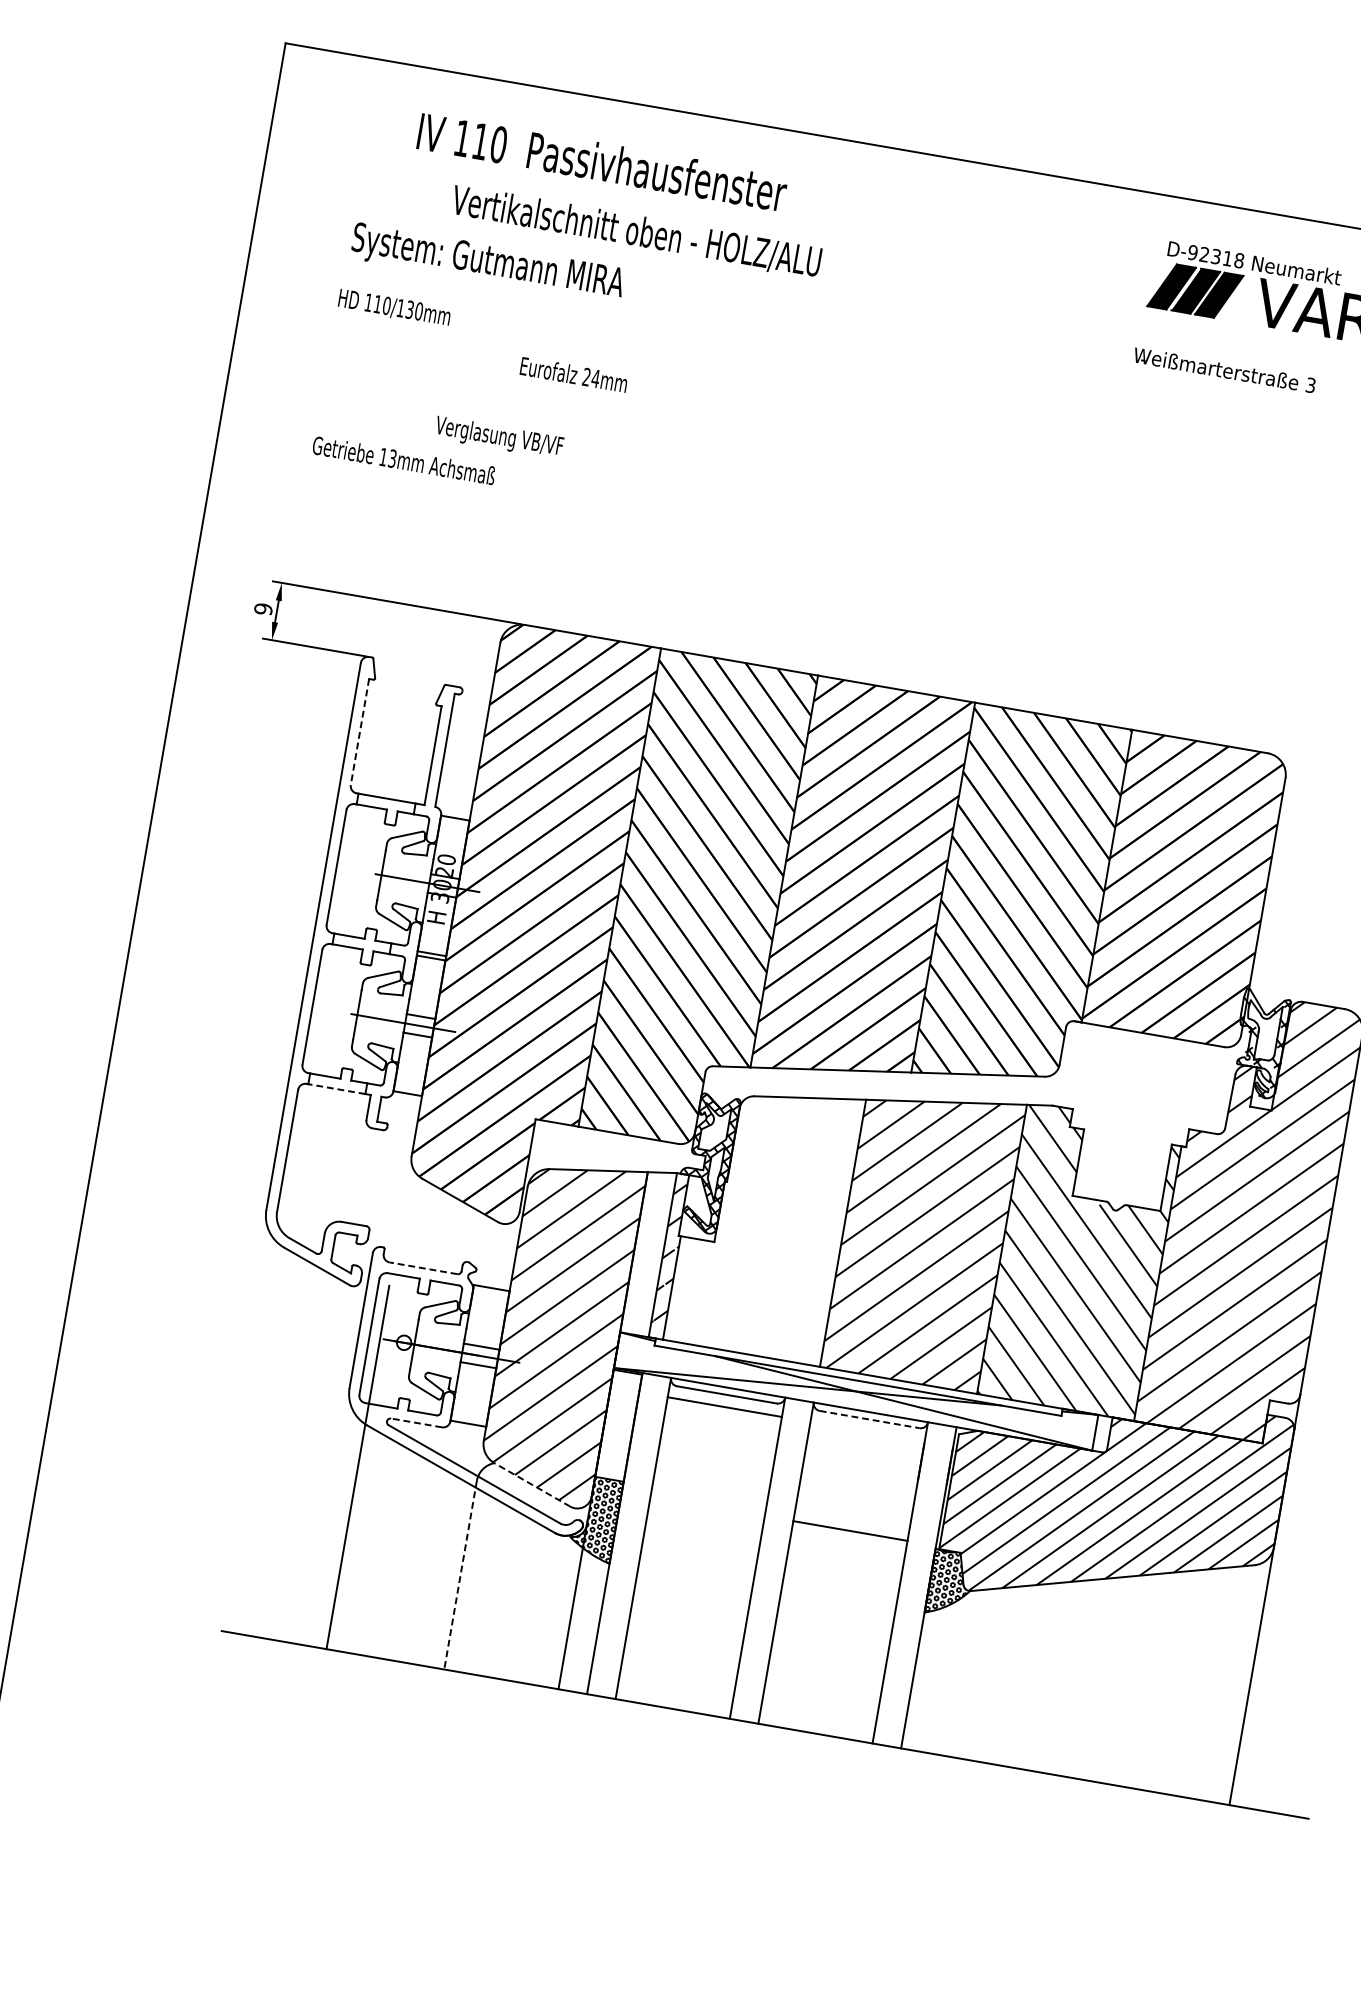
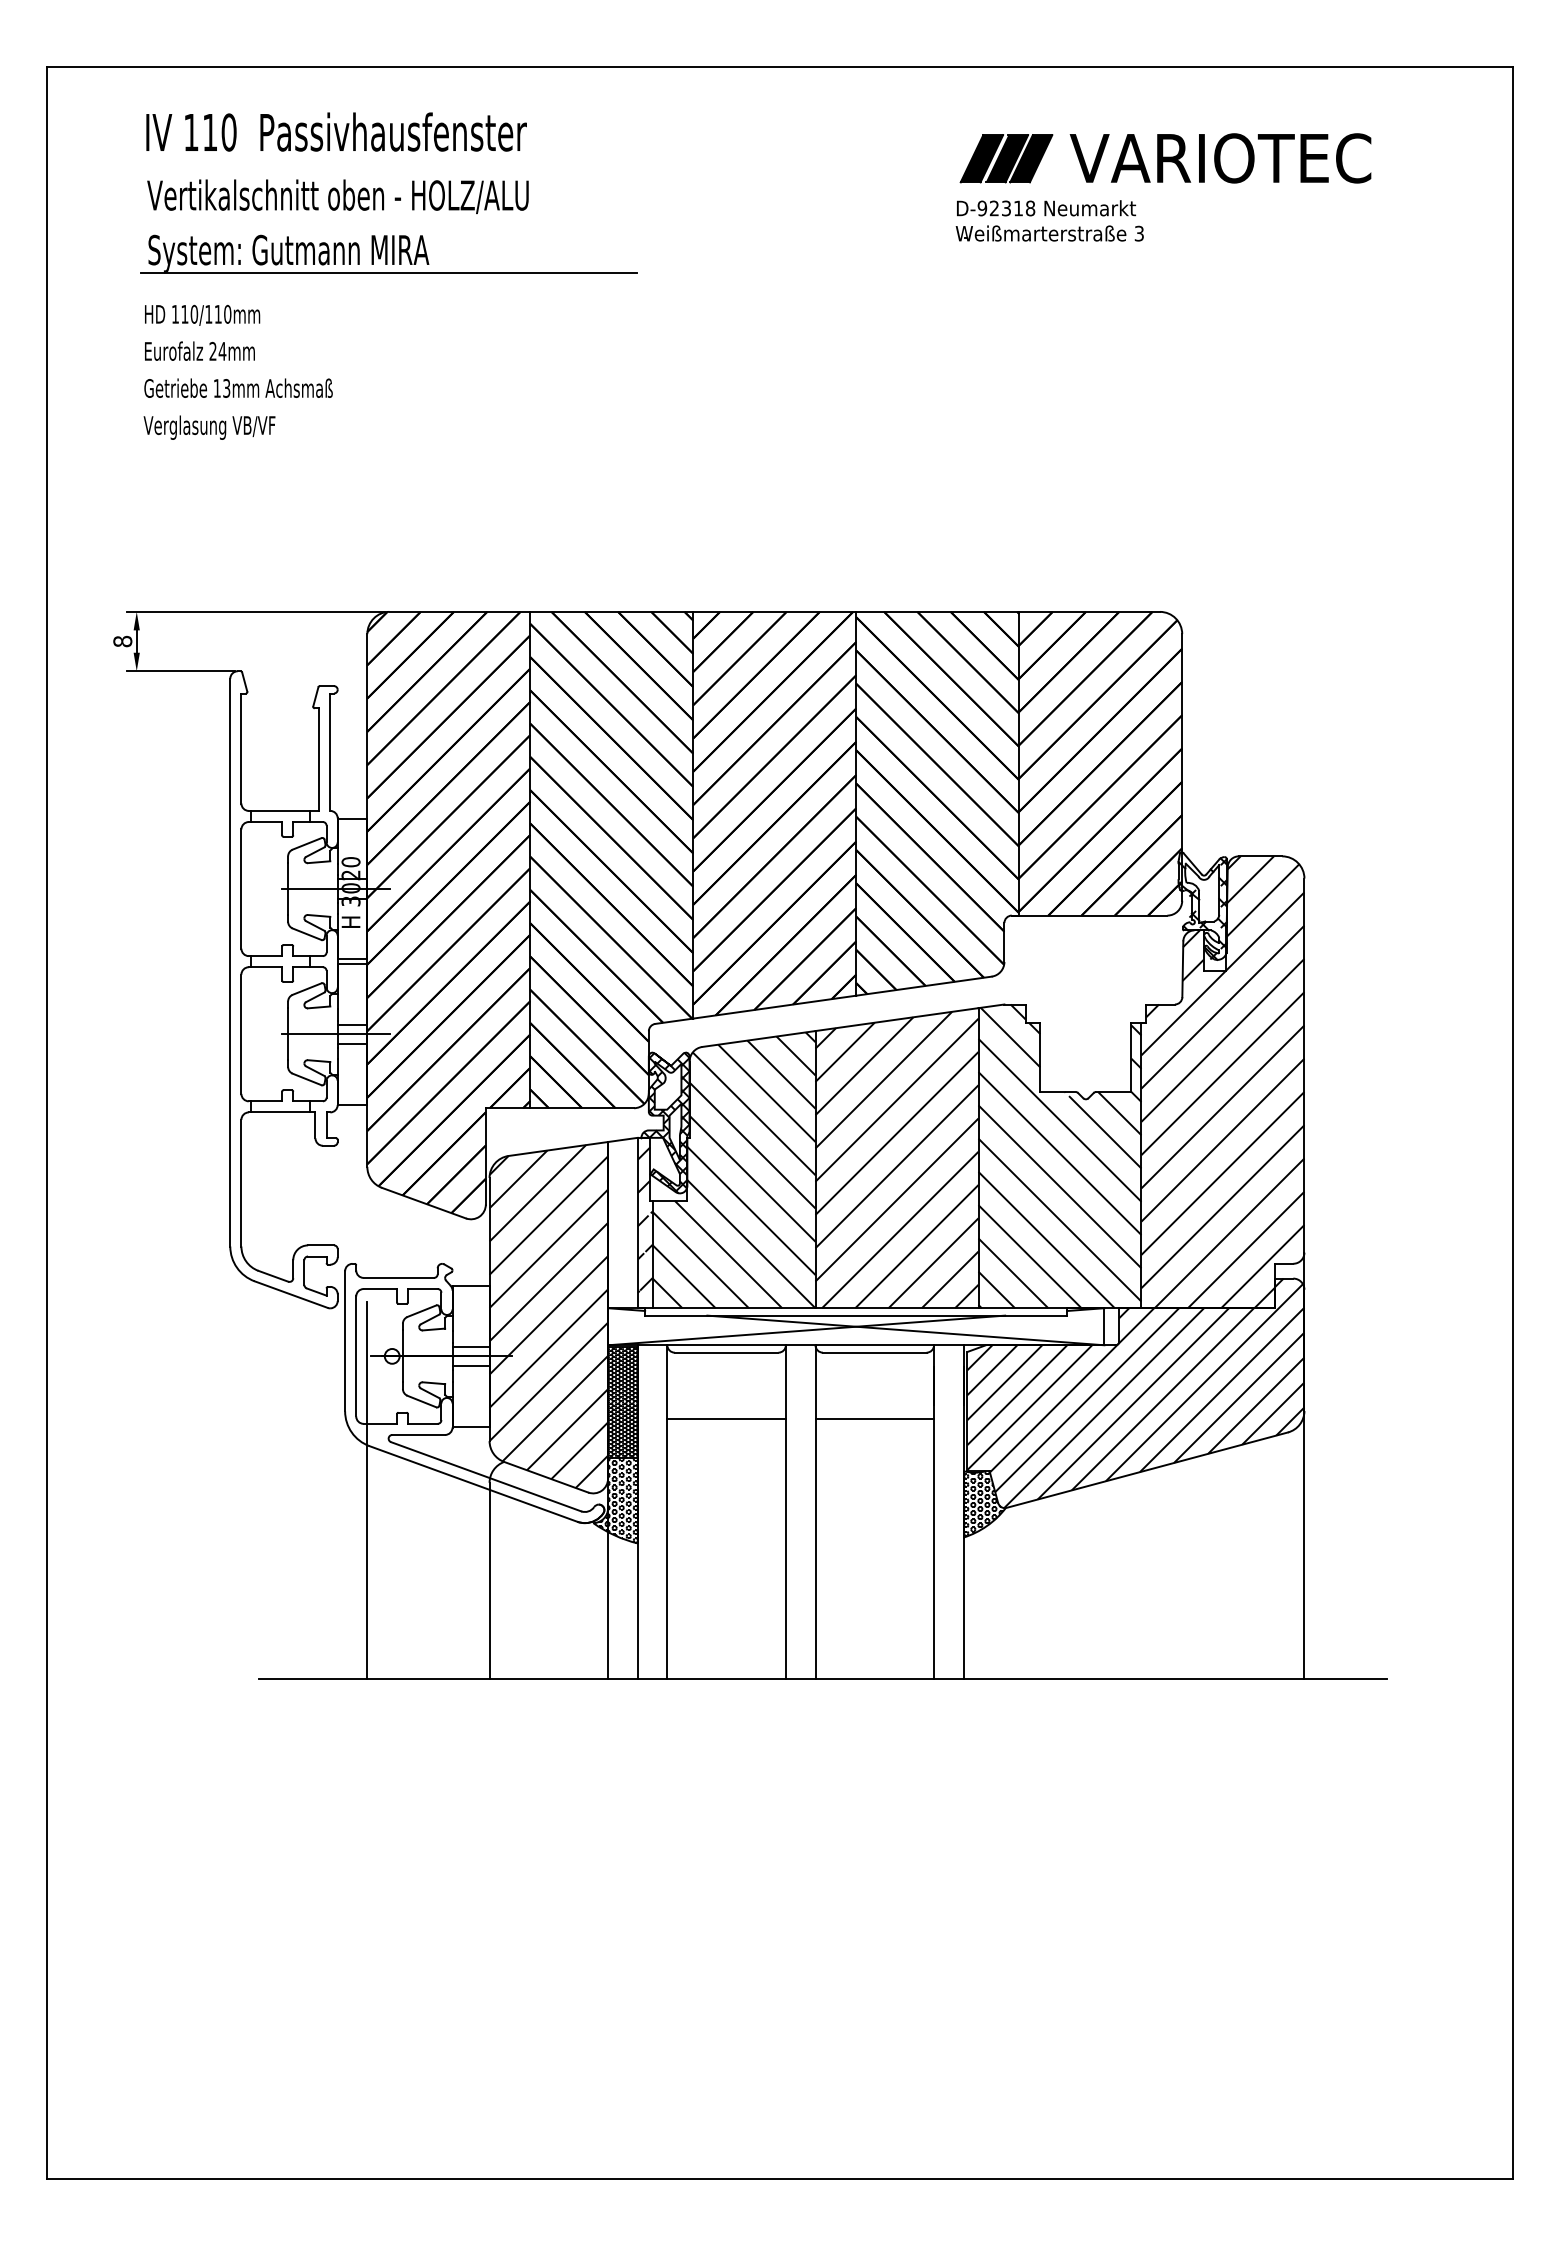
text: (602, 161) -> (336, 131), moved
text: (635, 231) -> (337, 196), moved
text: (1254, 263) -> (1046, 208), moved
line: (580, 298) -> (388, 273), added
text: (409, 308) -> (217, 313), 110/130mm -> 110/110mm
text: (573, 373) -> (199, 350), moved
text: (499, 437) -> (209, 427), moved
text: (404, 459) -> (238, 387), moved
text: (263, 609) -> (122, 641), 9 -> 8
line: (359, 732) -> (241, 749), dashed -> solid
line: (337, 1089) -> (280, 1112), dashed -> solid
hatch: (763, 1220) -> (733, 1170), added
line: (423, 1267) -> (398, 1277), dashed -> solid
line: (724, 1407) -> (726, 1419), moved
line: (869, 1419) -> (874, 1352), dashed -> solid
line: (416, 1422) -> (418, 1434), dashed -> solid
hatch: (618, 1425) -> (622, 1402), added
line: (532, 1485) -> (546, 1477), dashed -> solid
line: (850, 1531) -> (874, 1419), moved
line: (460, 1574) -> (489, 1580), dashed -> solid

